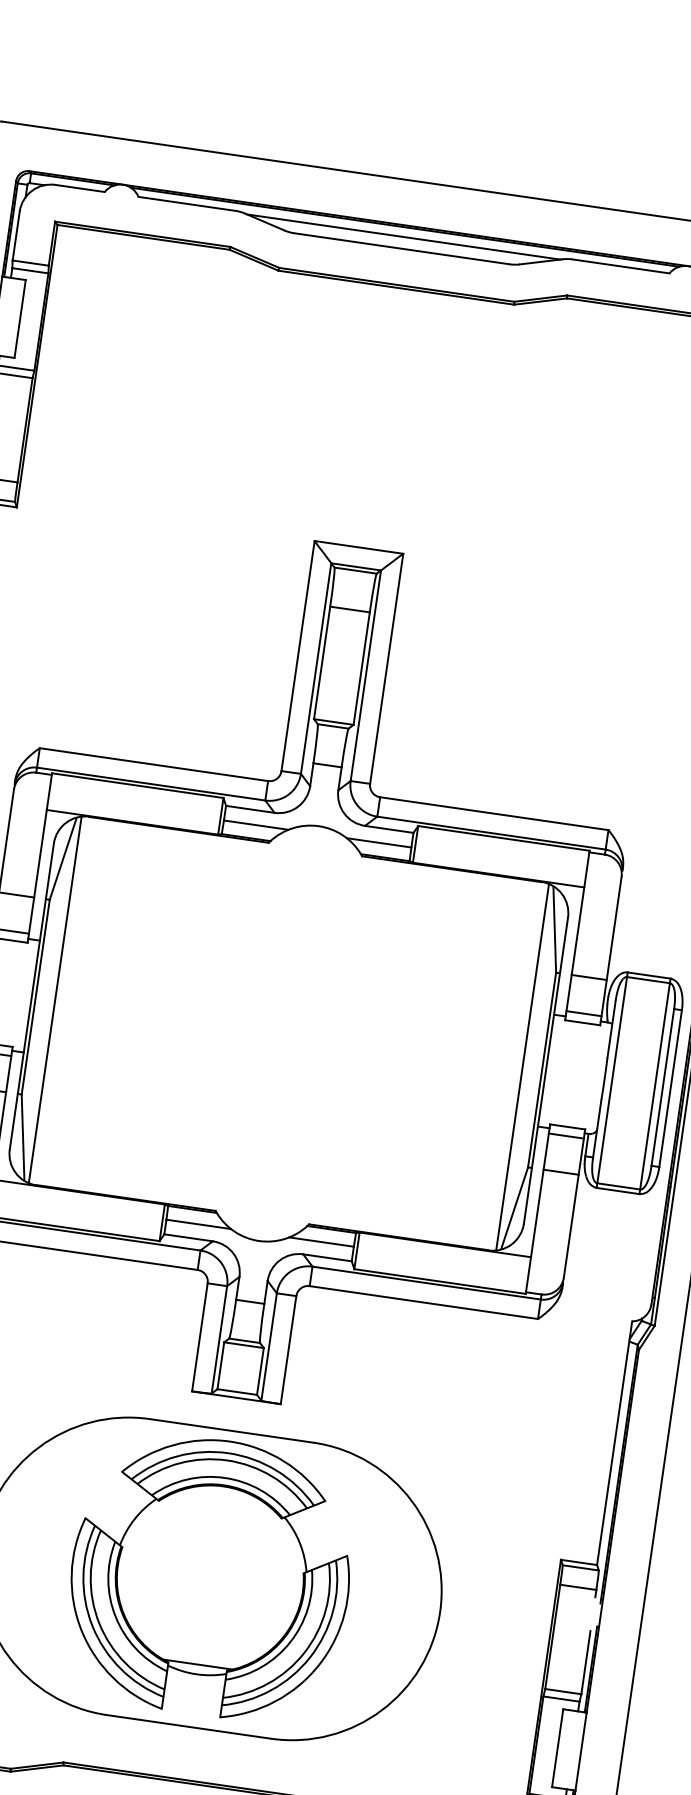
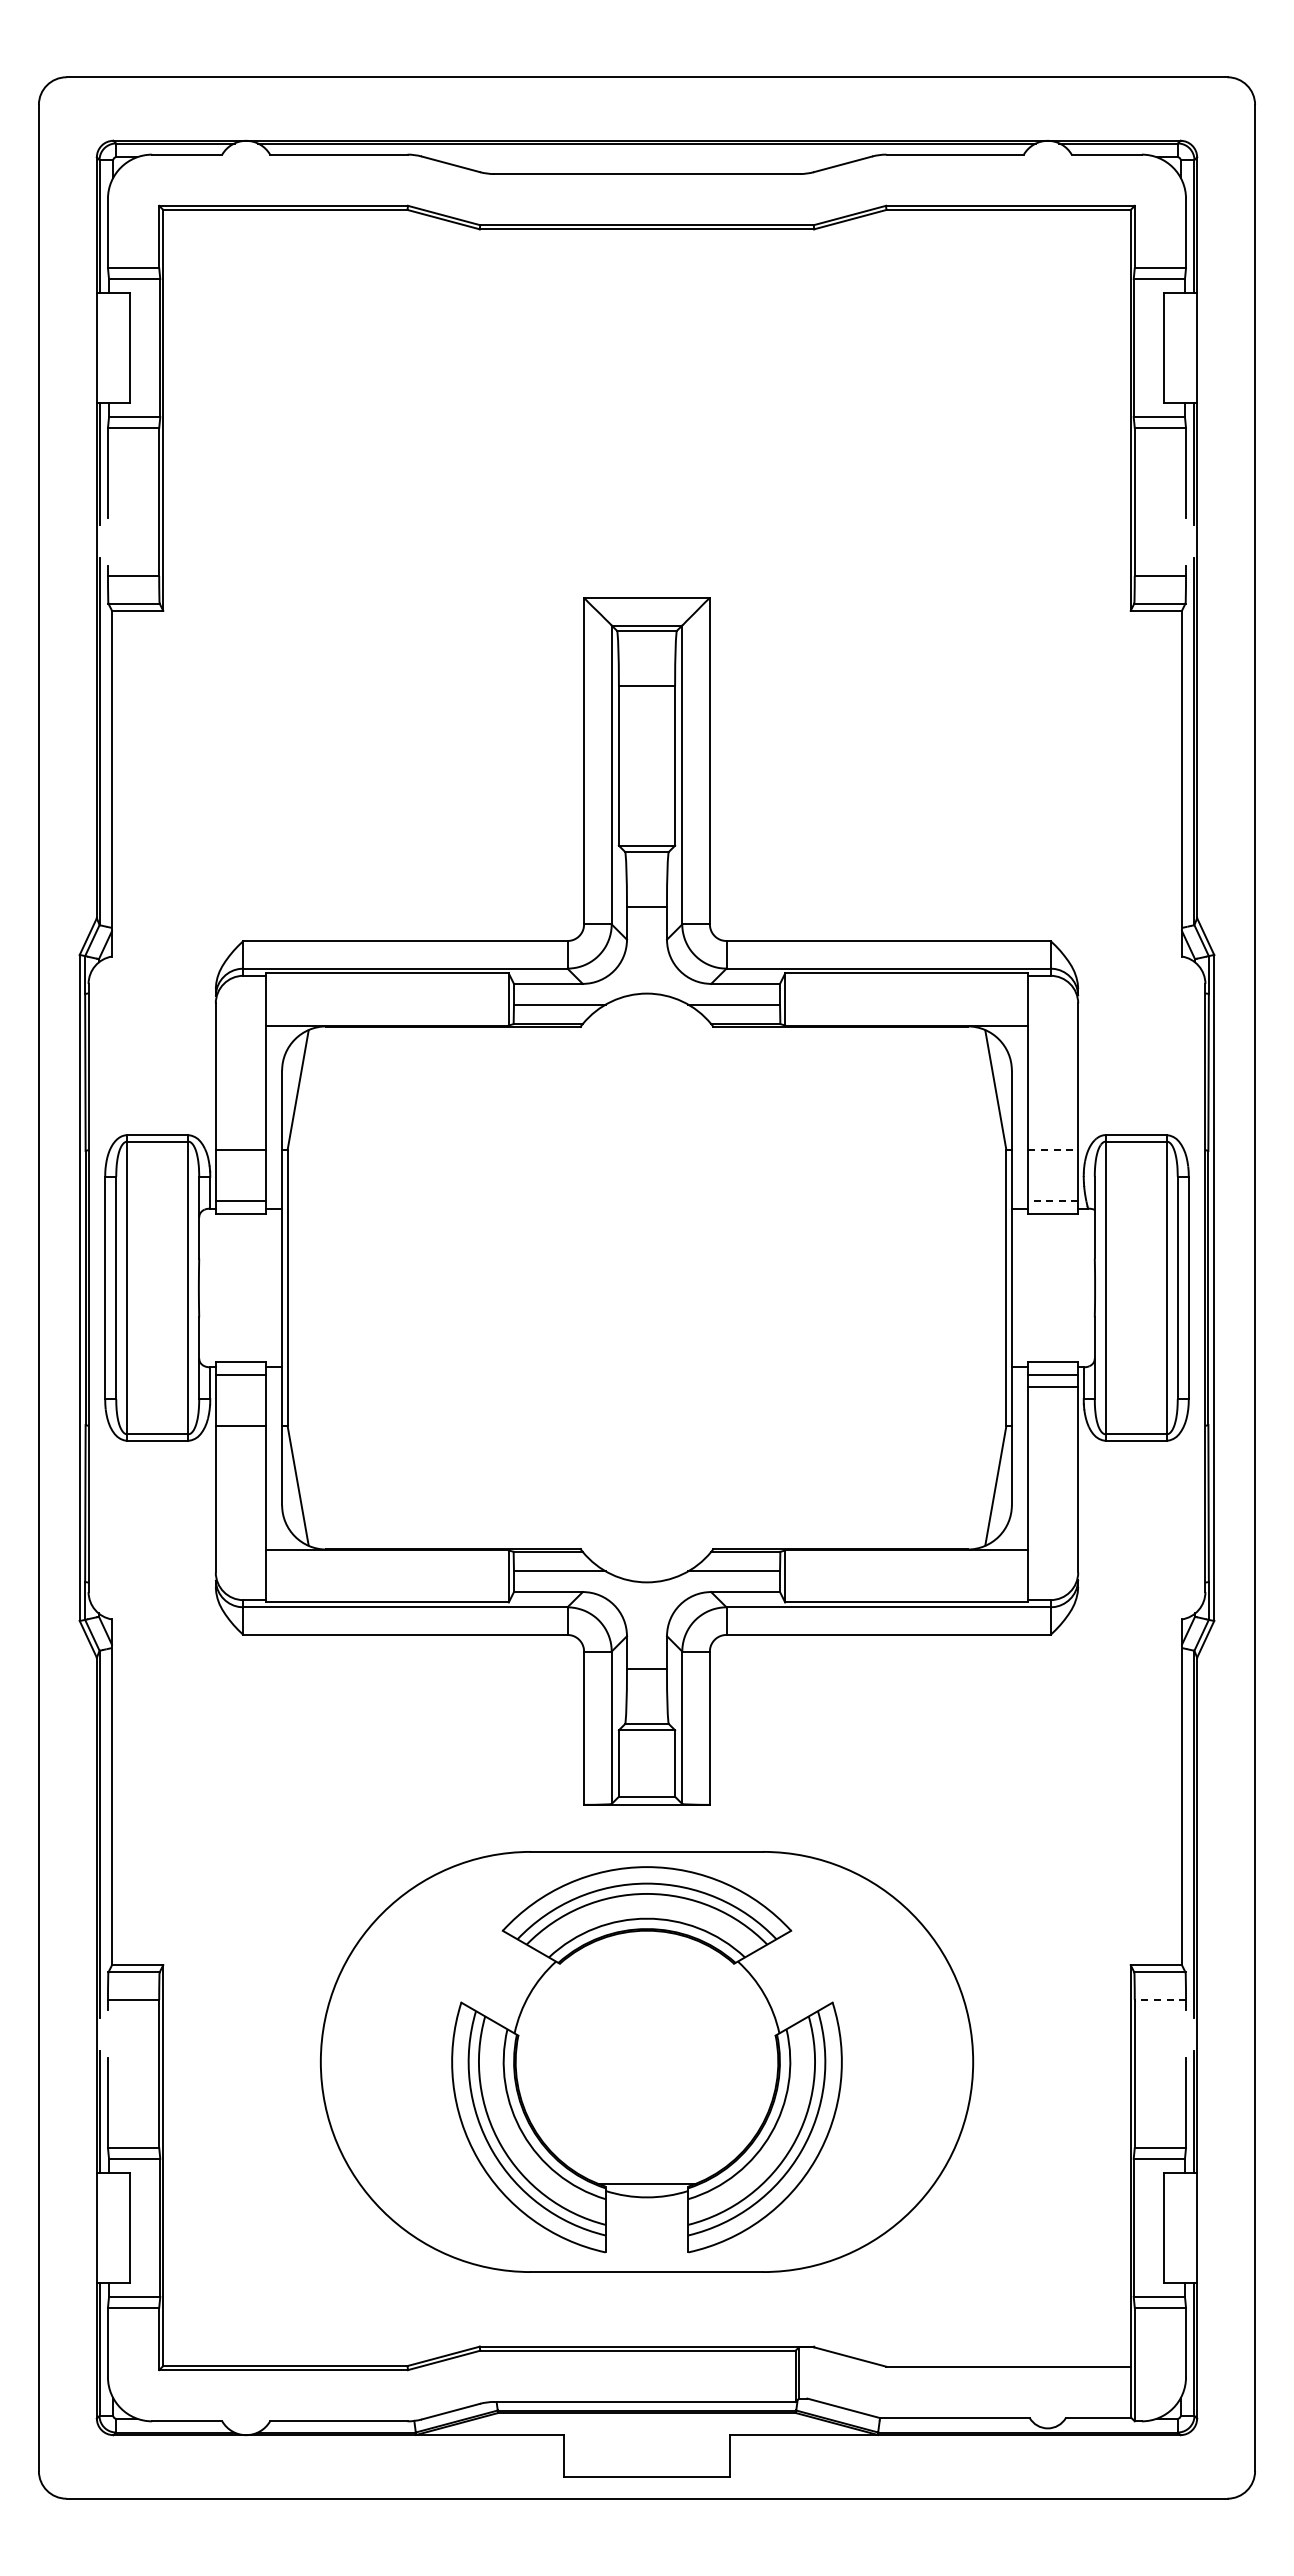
line: (403, 237) -> (646, 157), removed
line: (589, 977) -> (1053, 1149), solid -> dashed
line: (55, 999) -> (315, 1287), removed
line: (584, 1013) -> (1053, 1201), solid -> dashed
line: (522, 1066) -> (978, 1287), removed
line: (561, 1172) -> (1053, 1387), moved
line: (578, 1587) -> (1160, 2000), solid -> dashed

